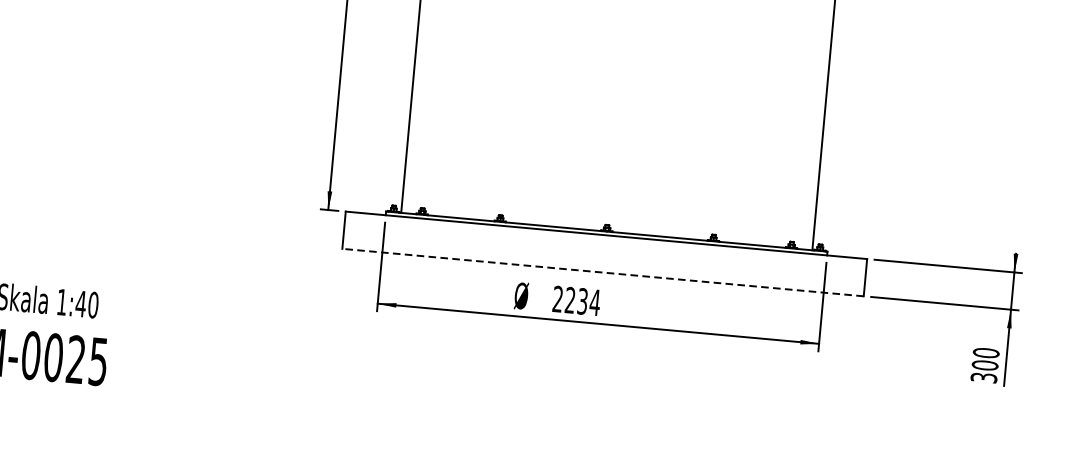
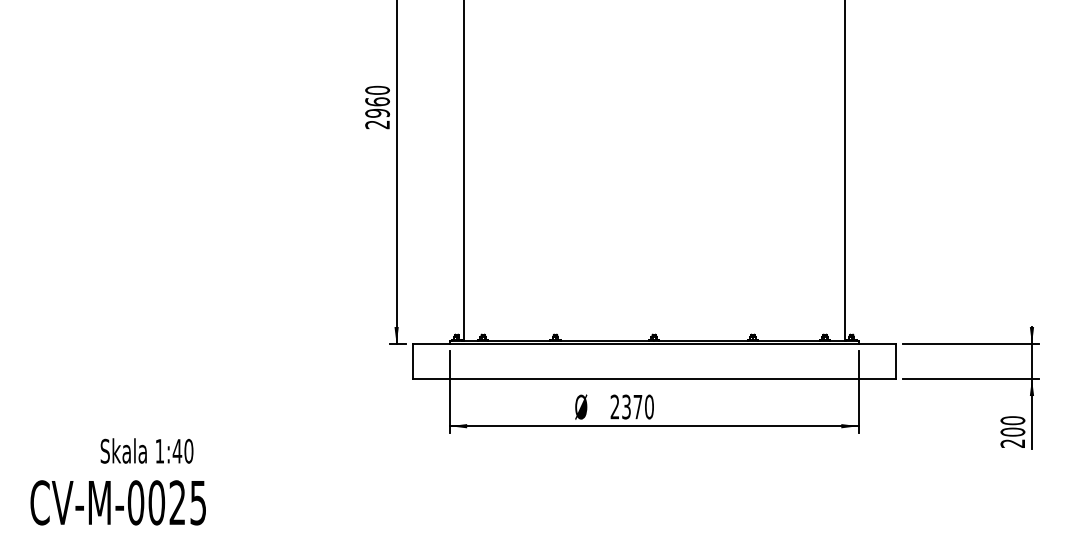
line: (602, 272) -> (653, 378), dashed -> solid
text: (583, 300) -> (638, 406), 2234 -> 2370
text: (983, 377) -> (1012, 443), 300 -> 200

